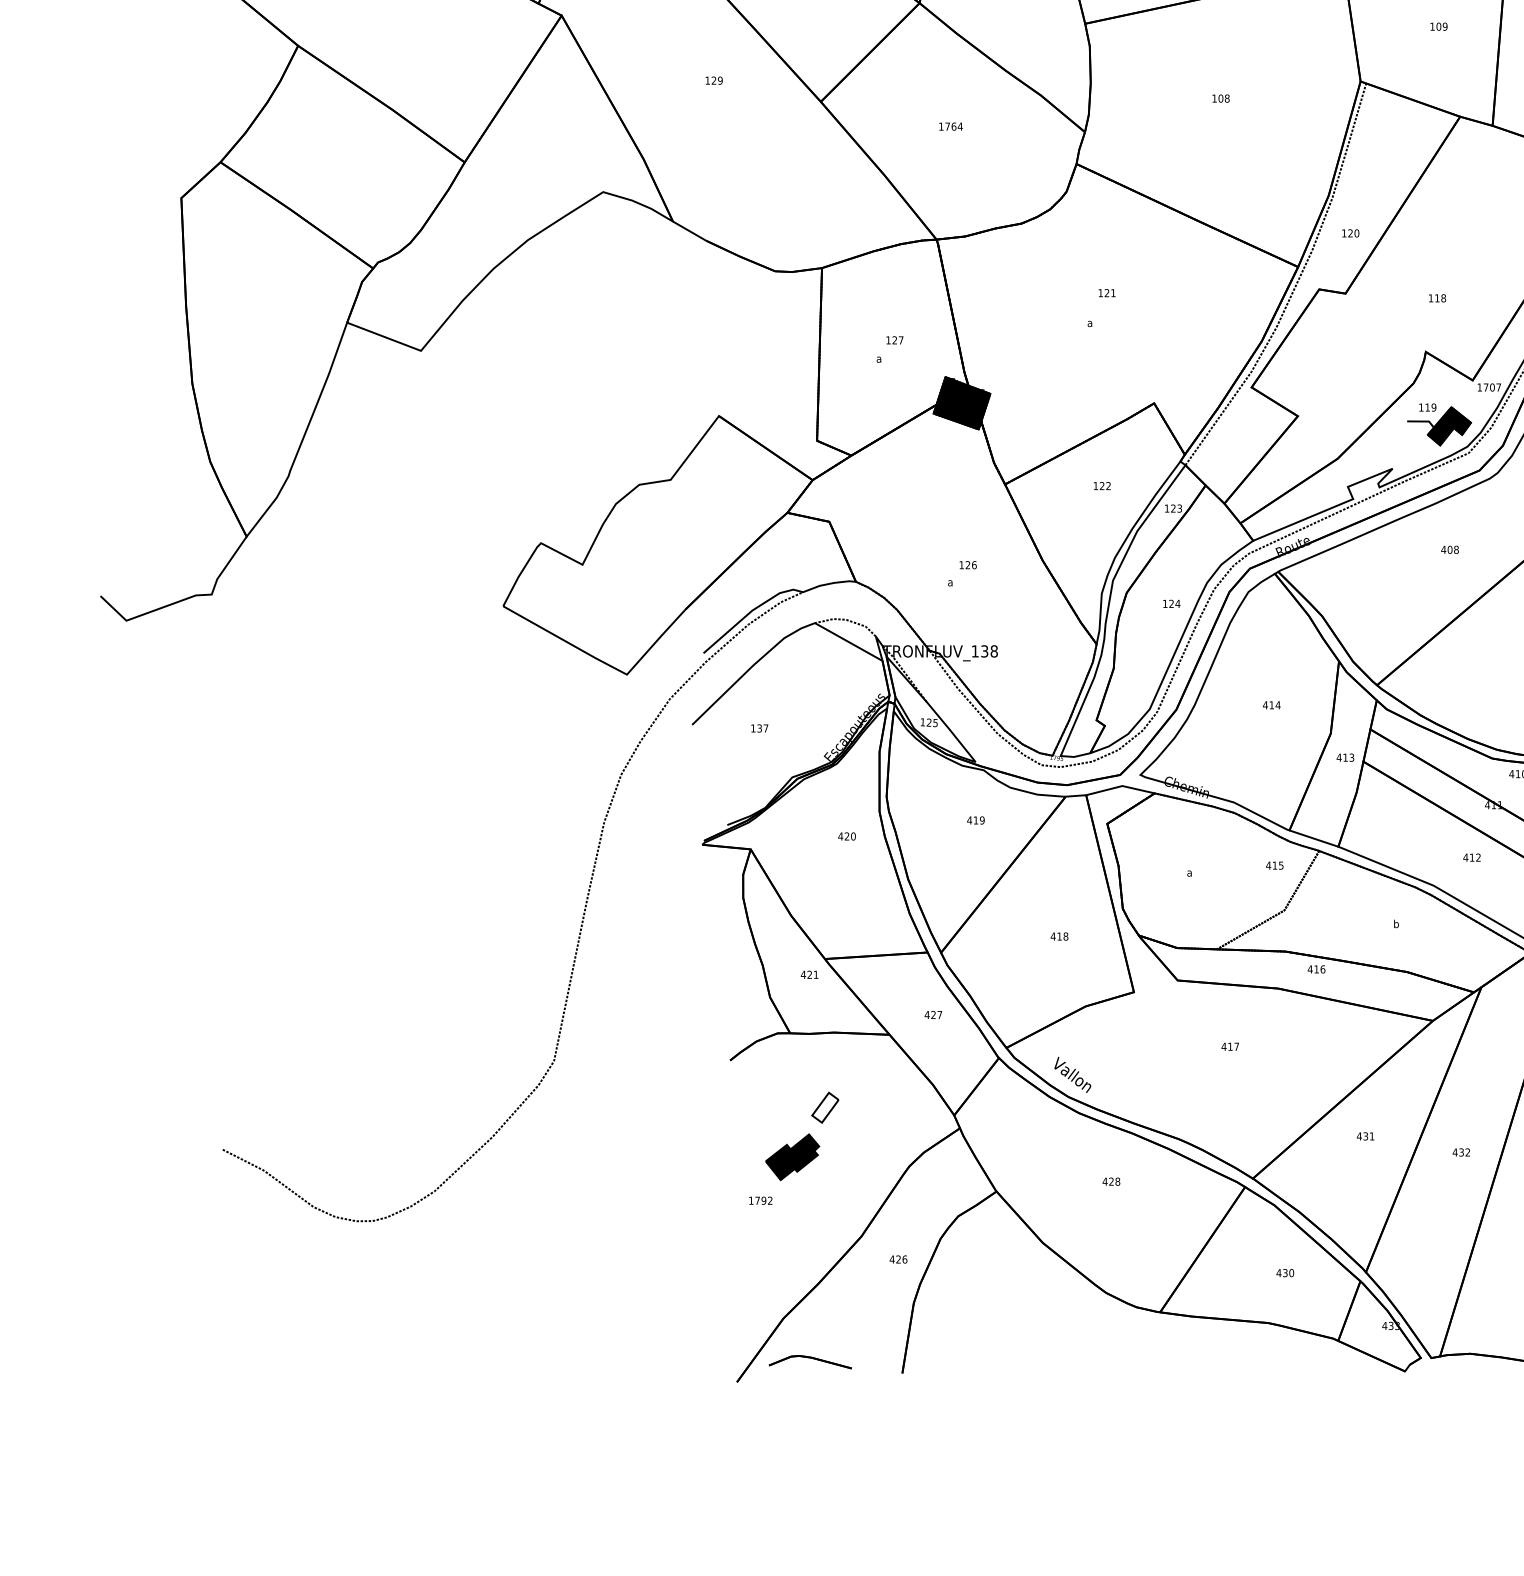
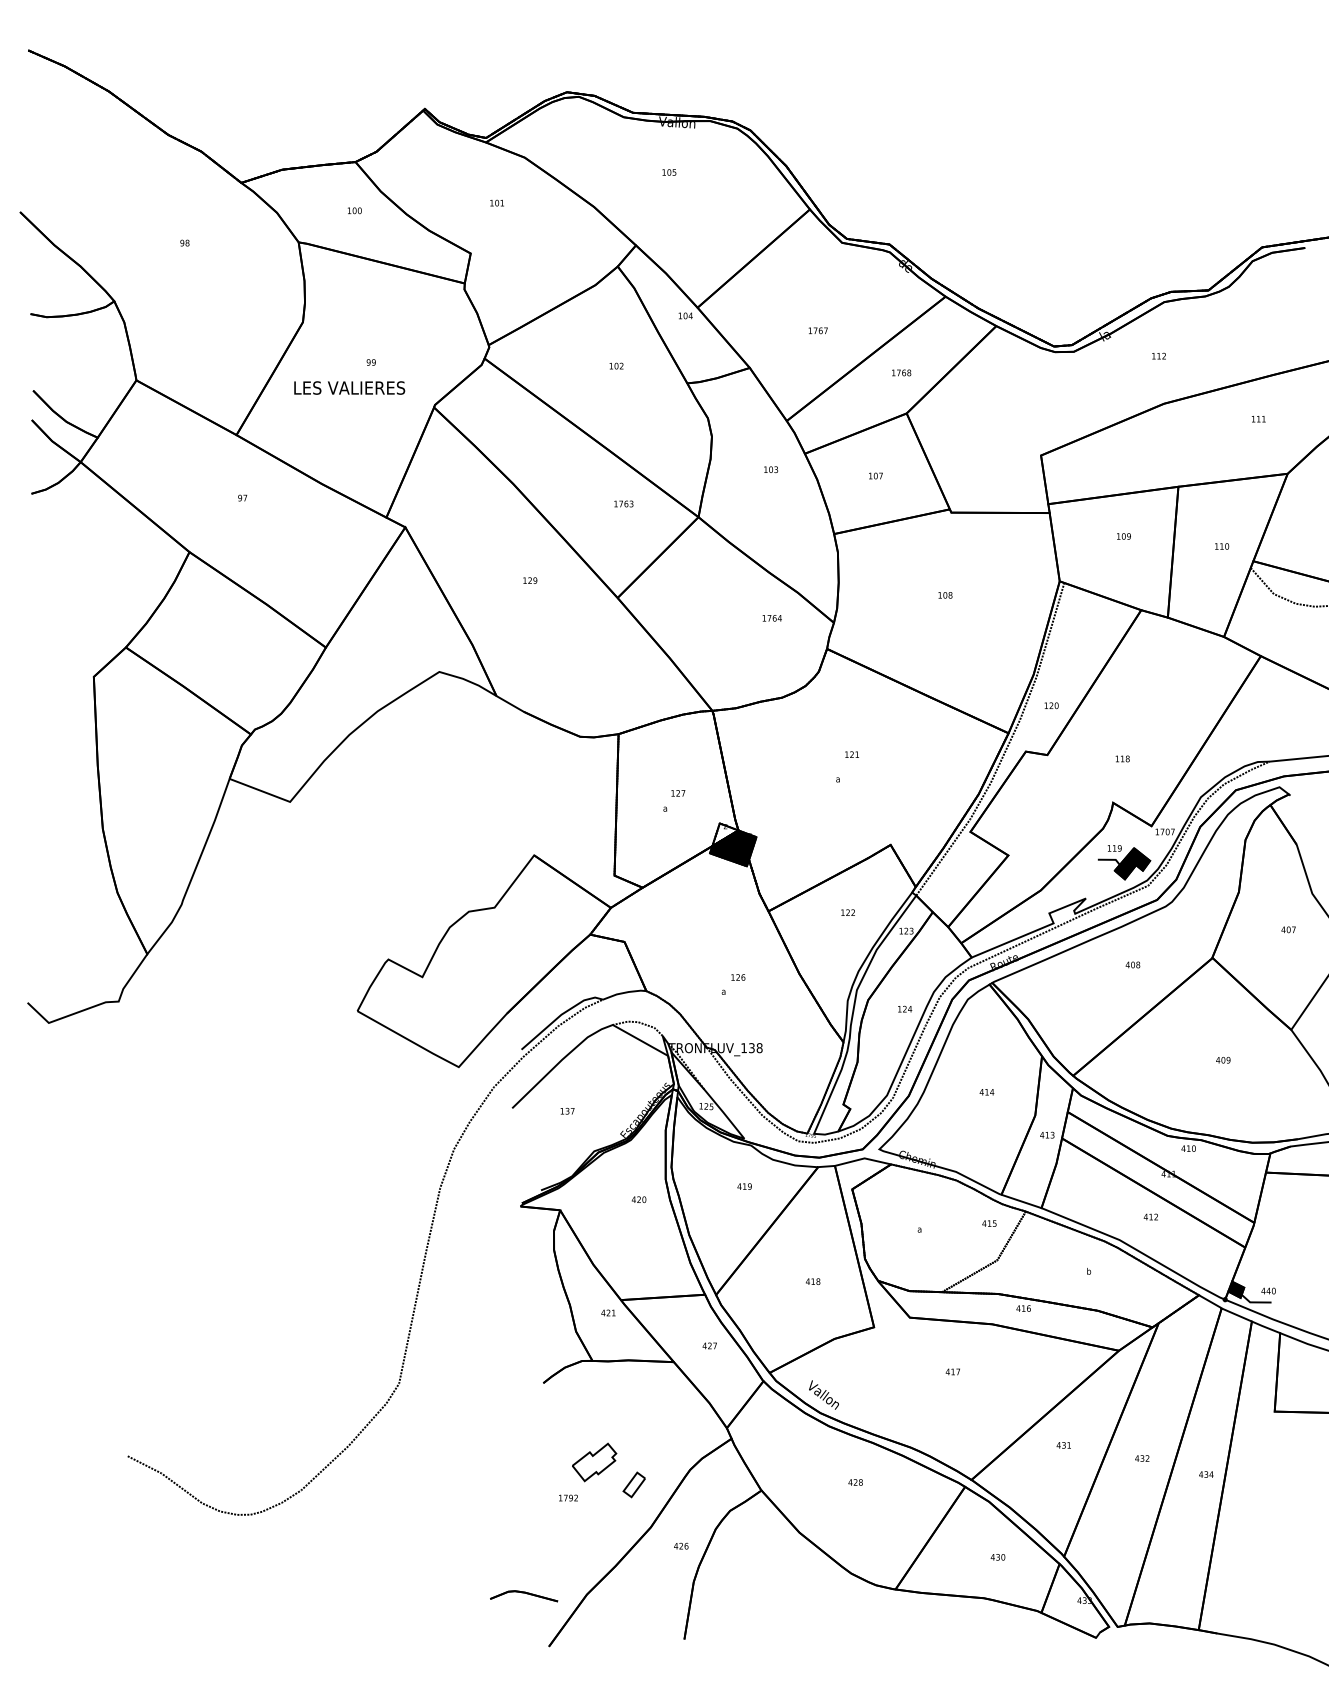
text: (950, 126) -> (771, 618), moved
fill: (952, 390) -> (725, 834), removed
part: (824, 1107) -> (633, 1484), moved
fill: (792, 1157) -> (594, 1462), removed
part: (810, 1362) -> (524, 1596), moved

